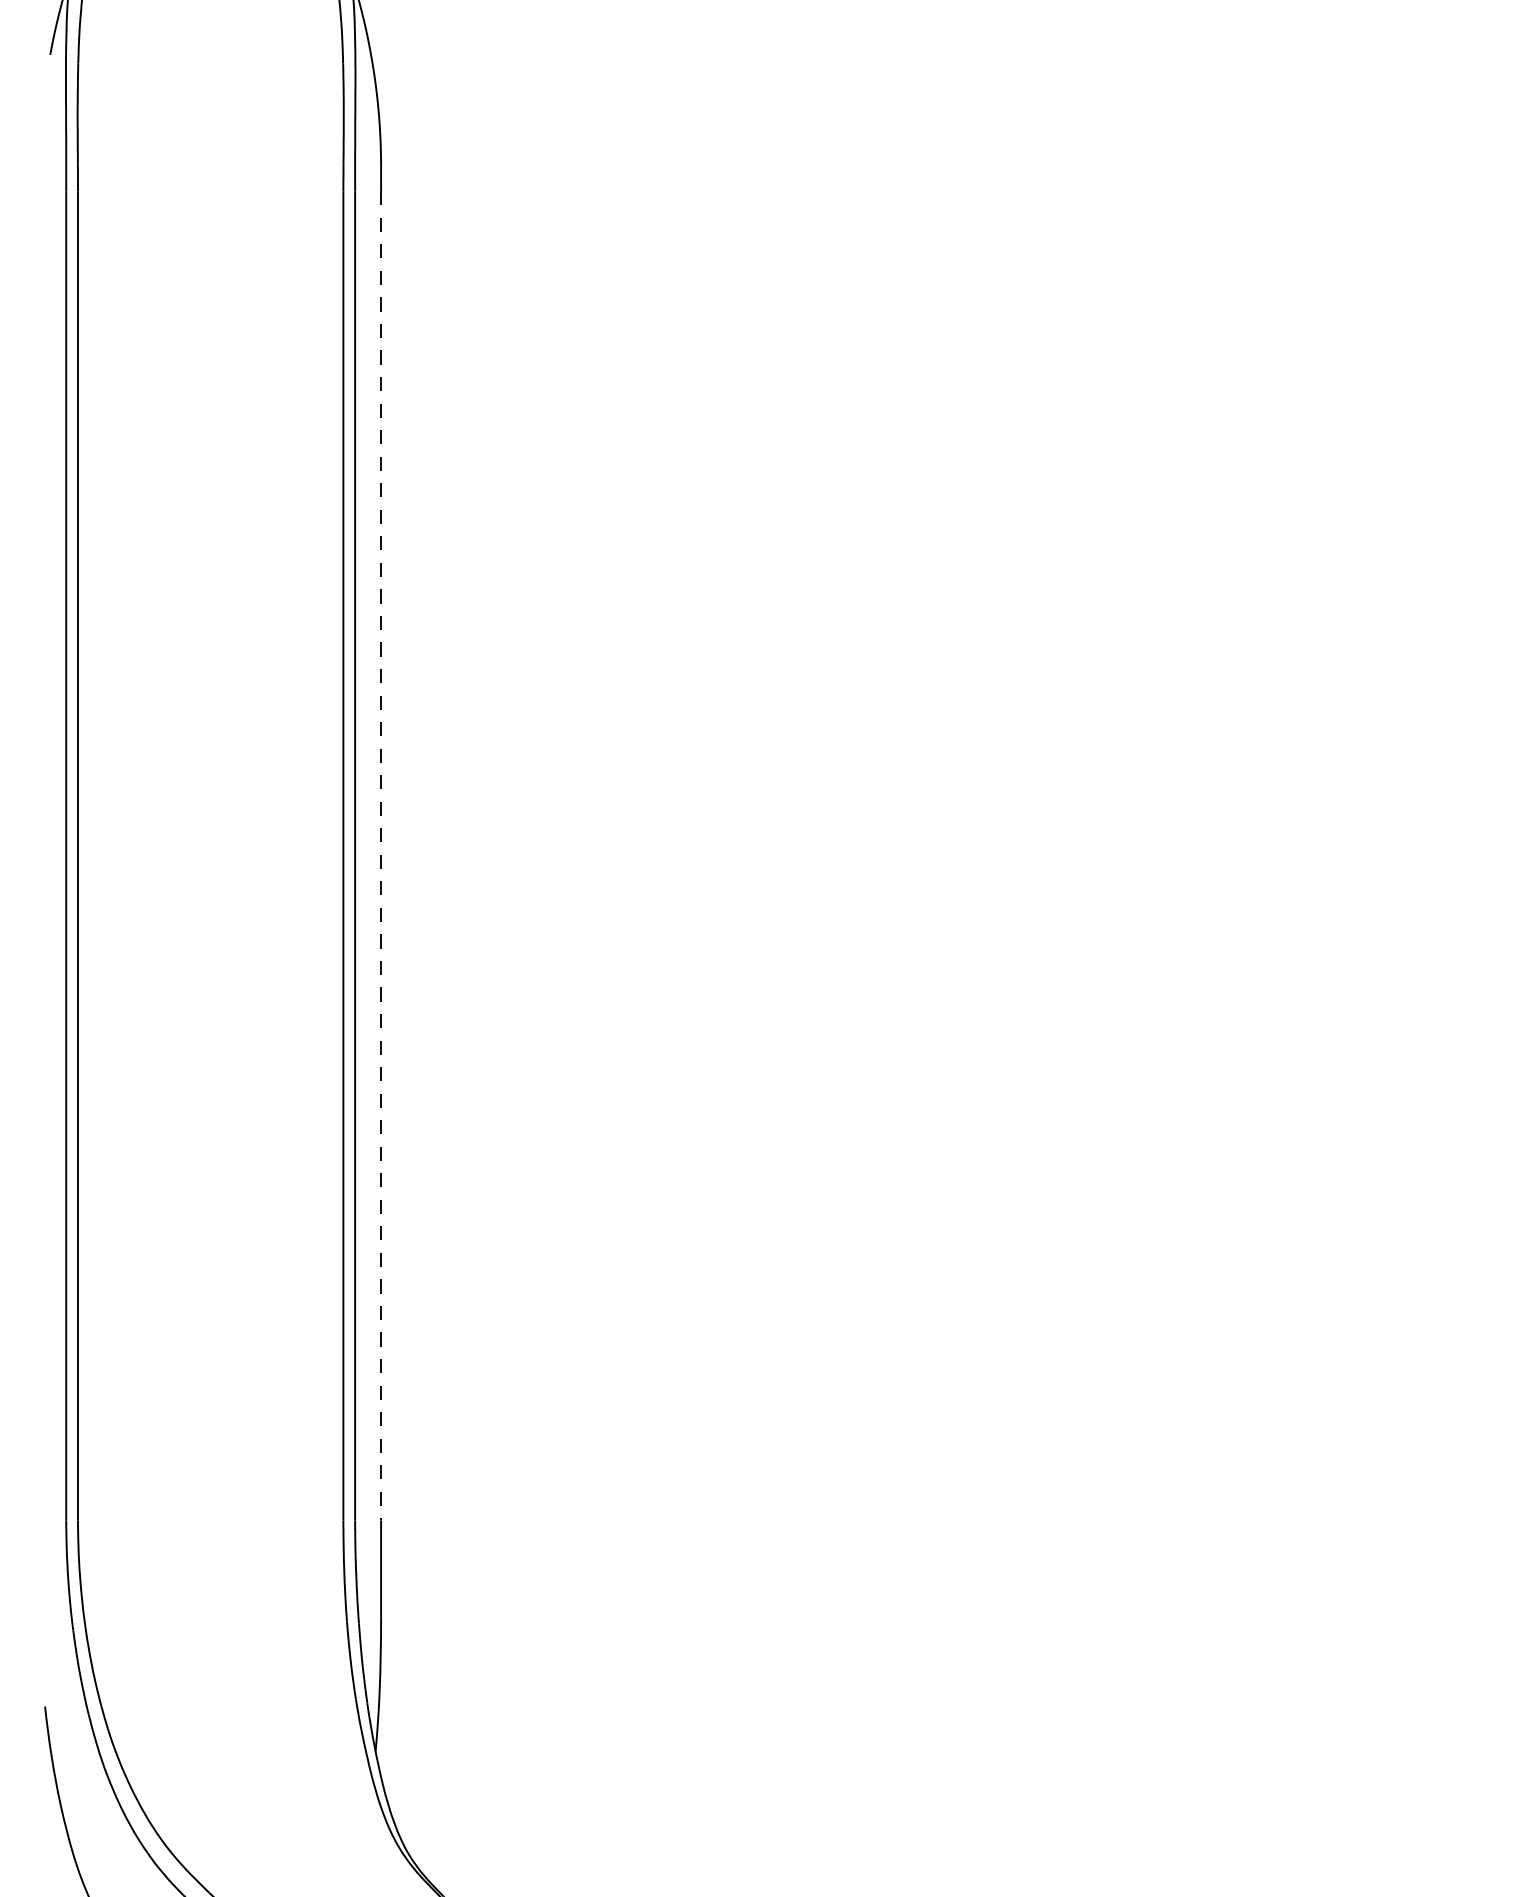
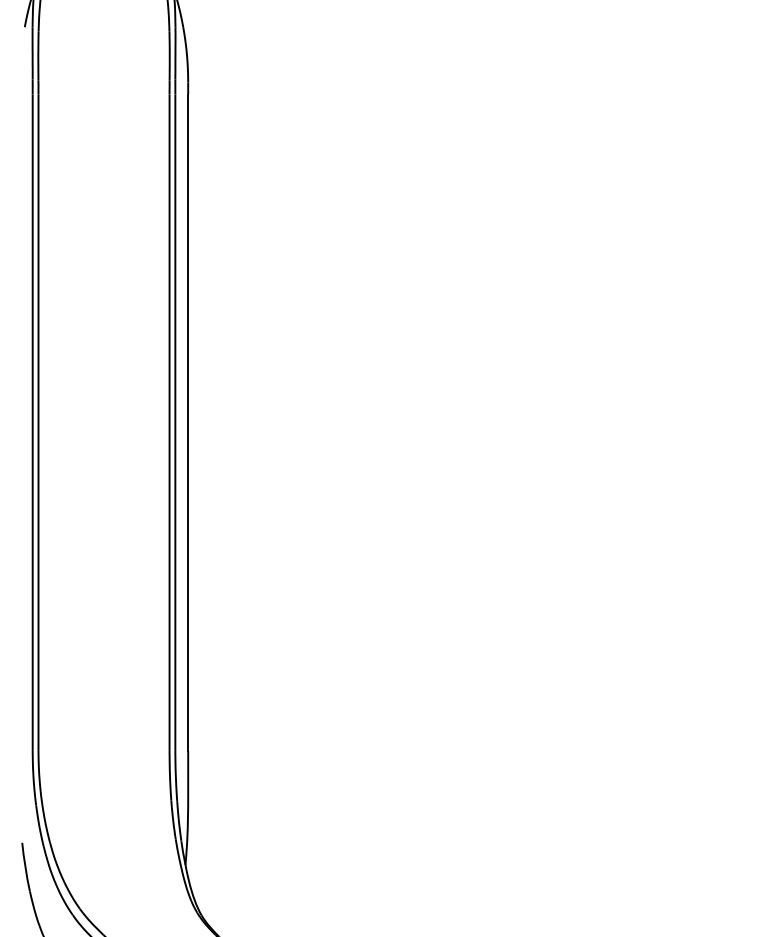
line: (381, 857) -> (188, 423), dashed -> solid

